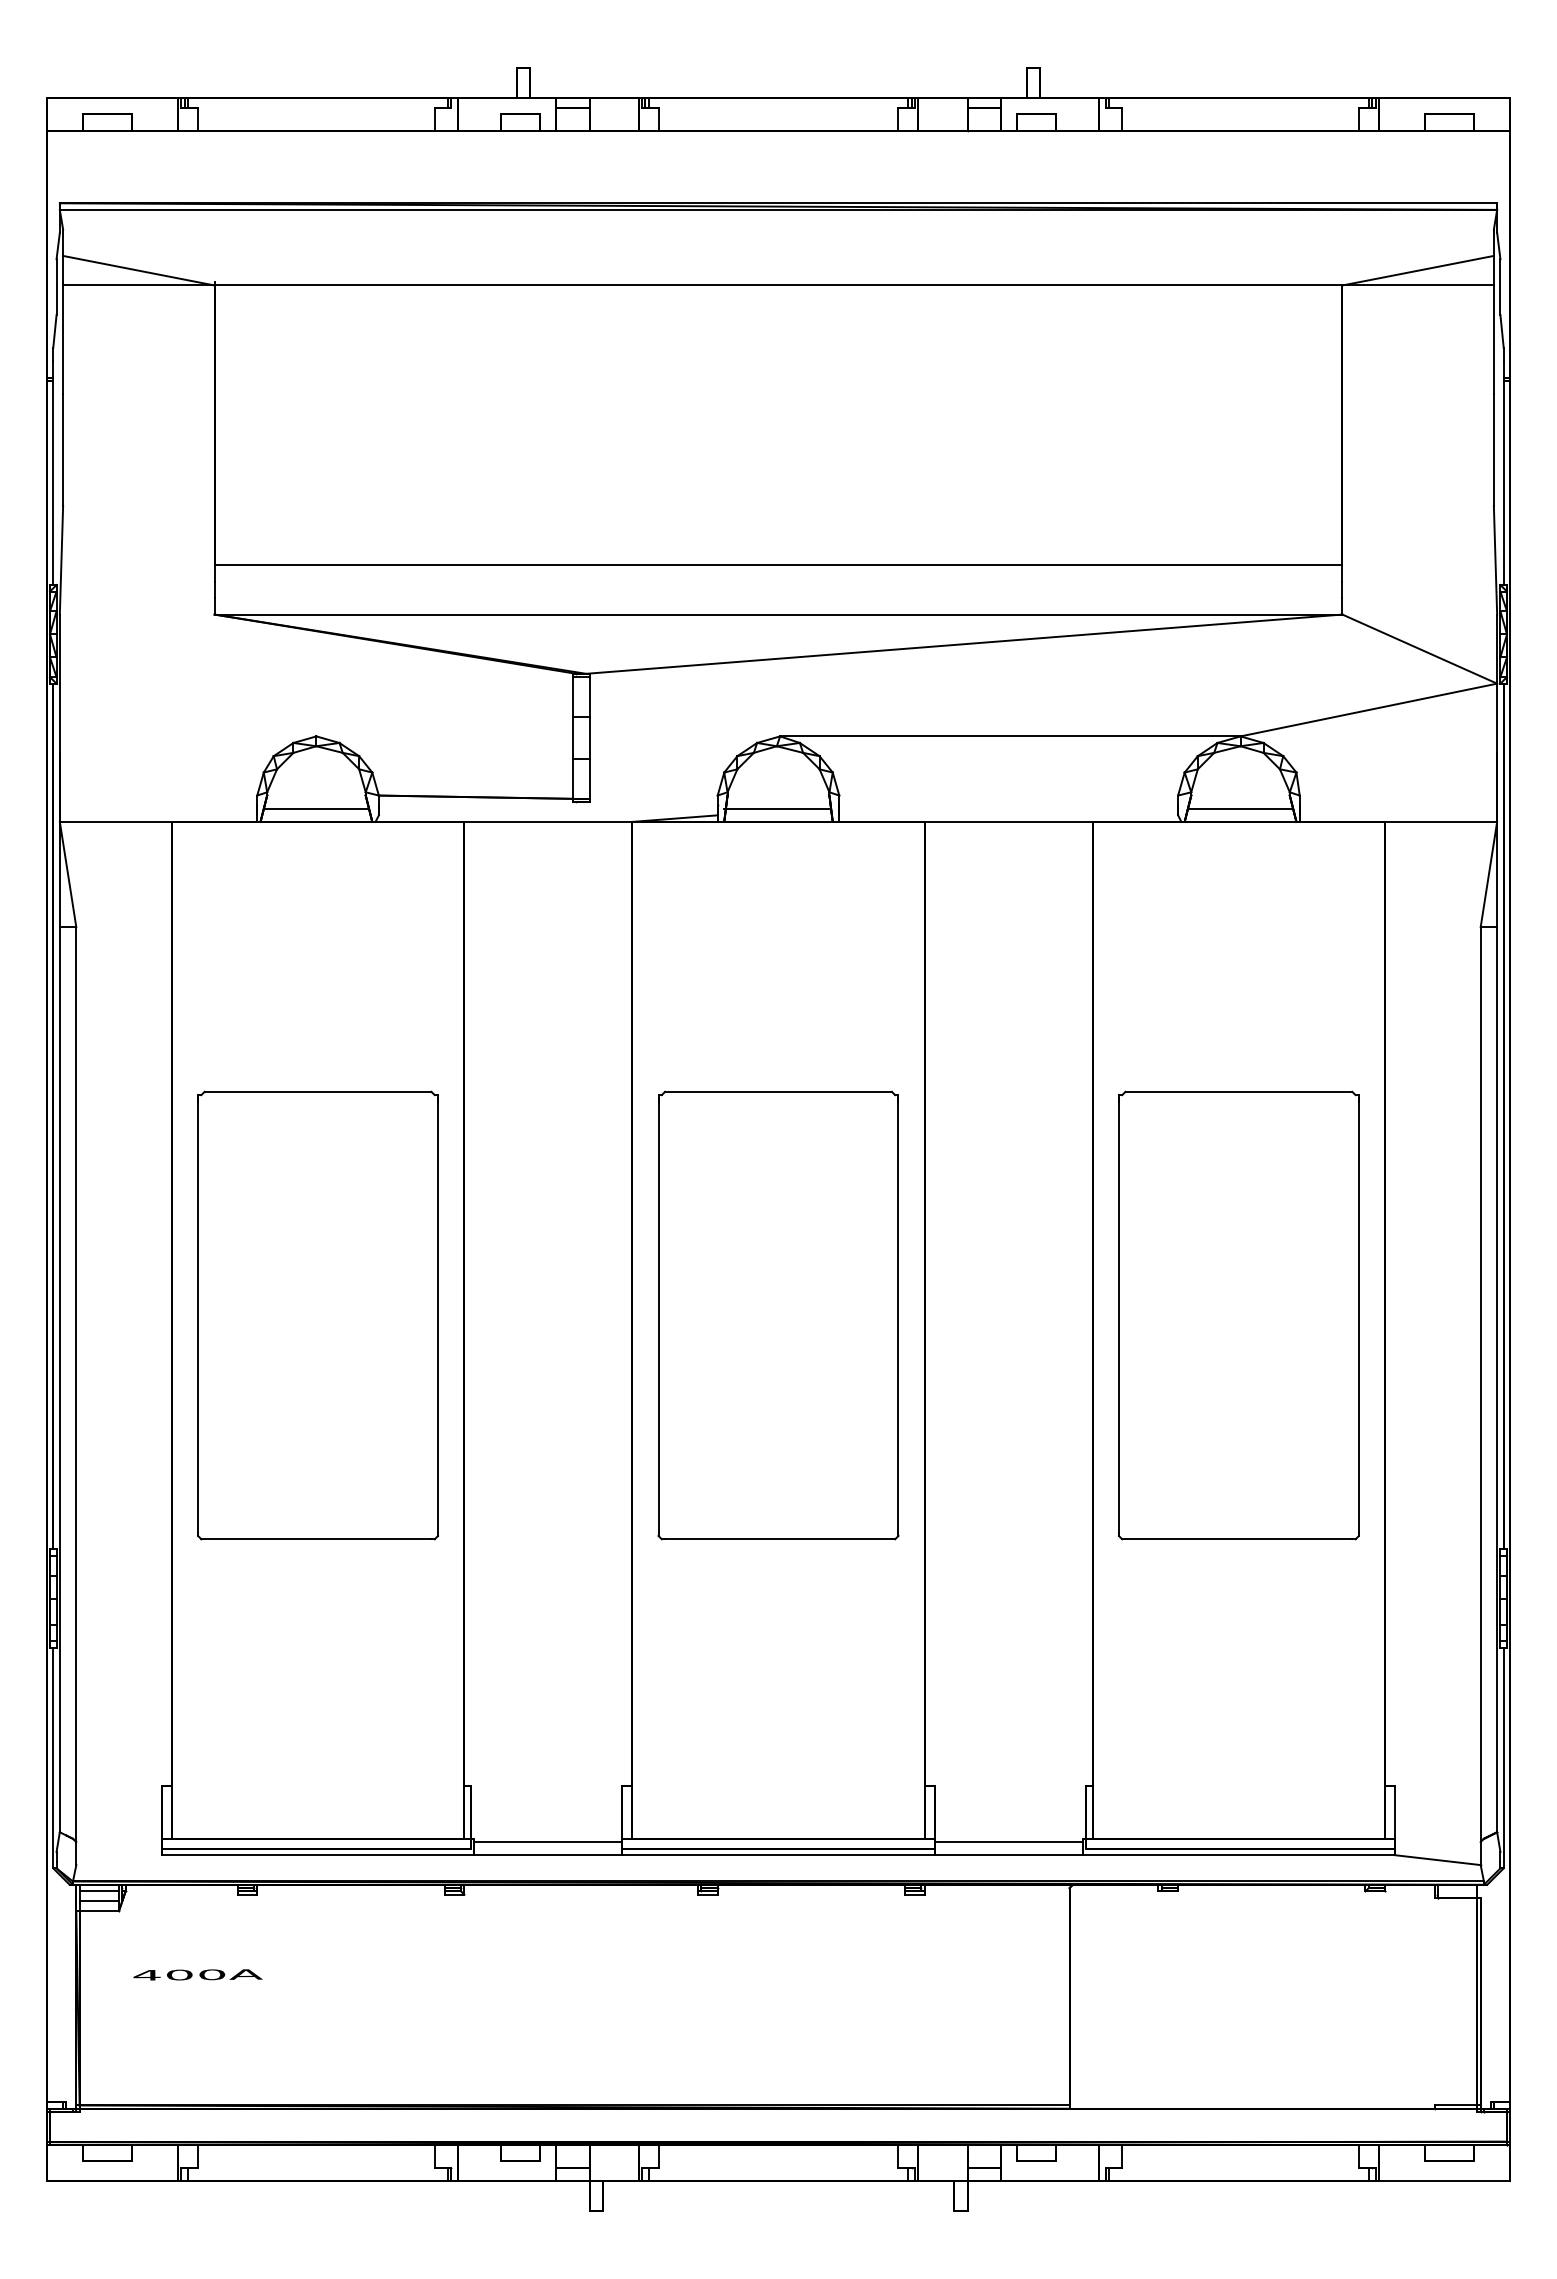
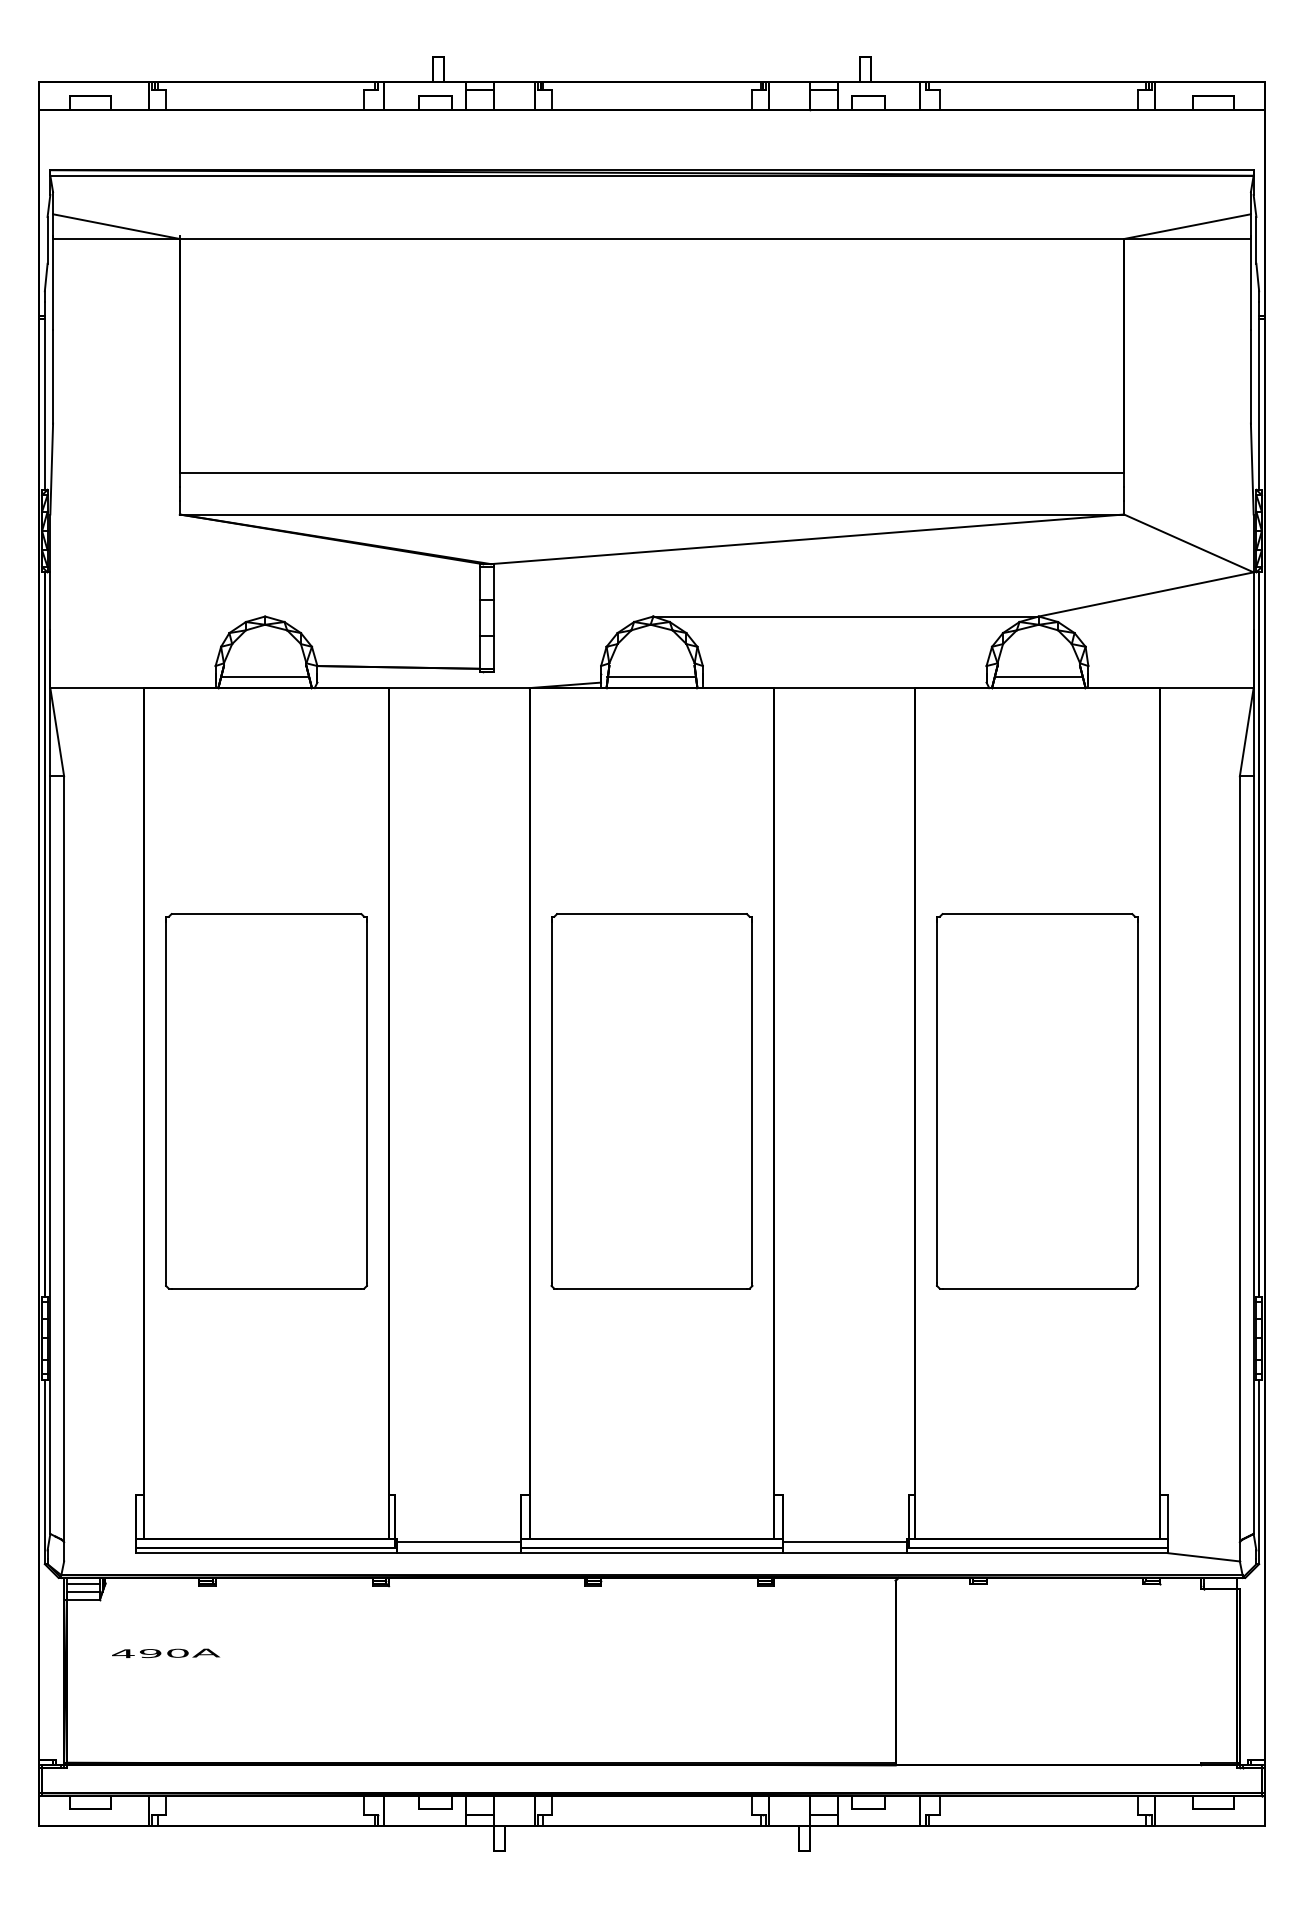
text: (179, 1974) -> (150, 1653), 400A -> 490A

